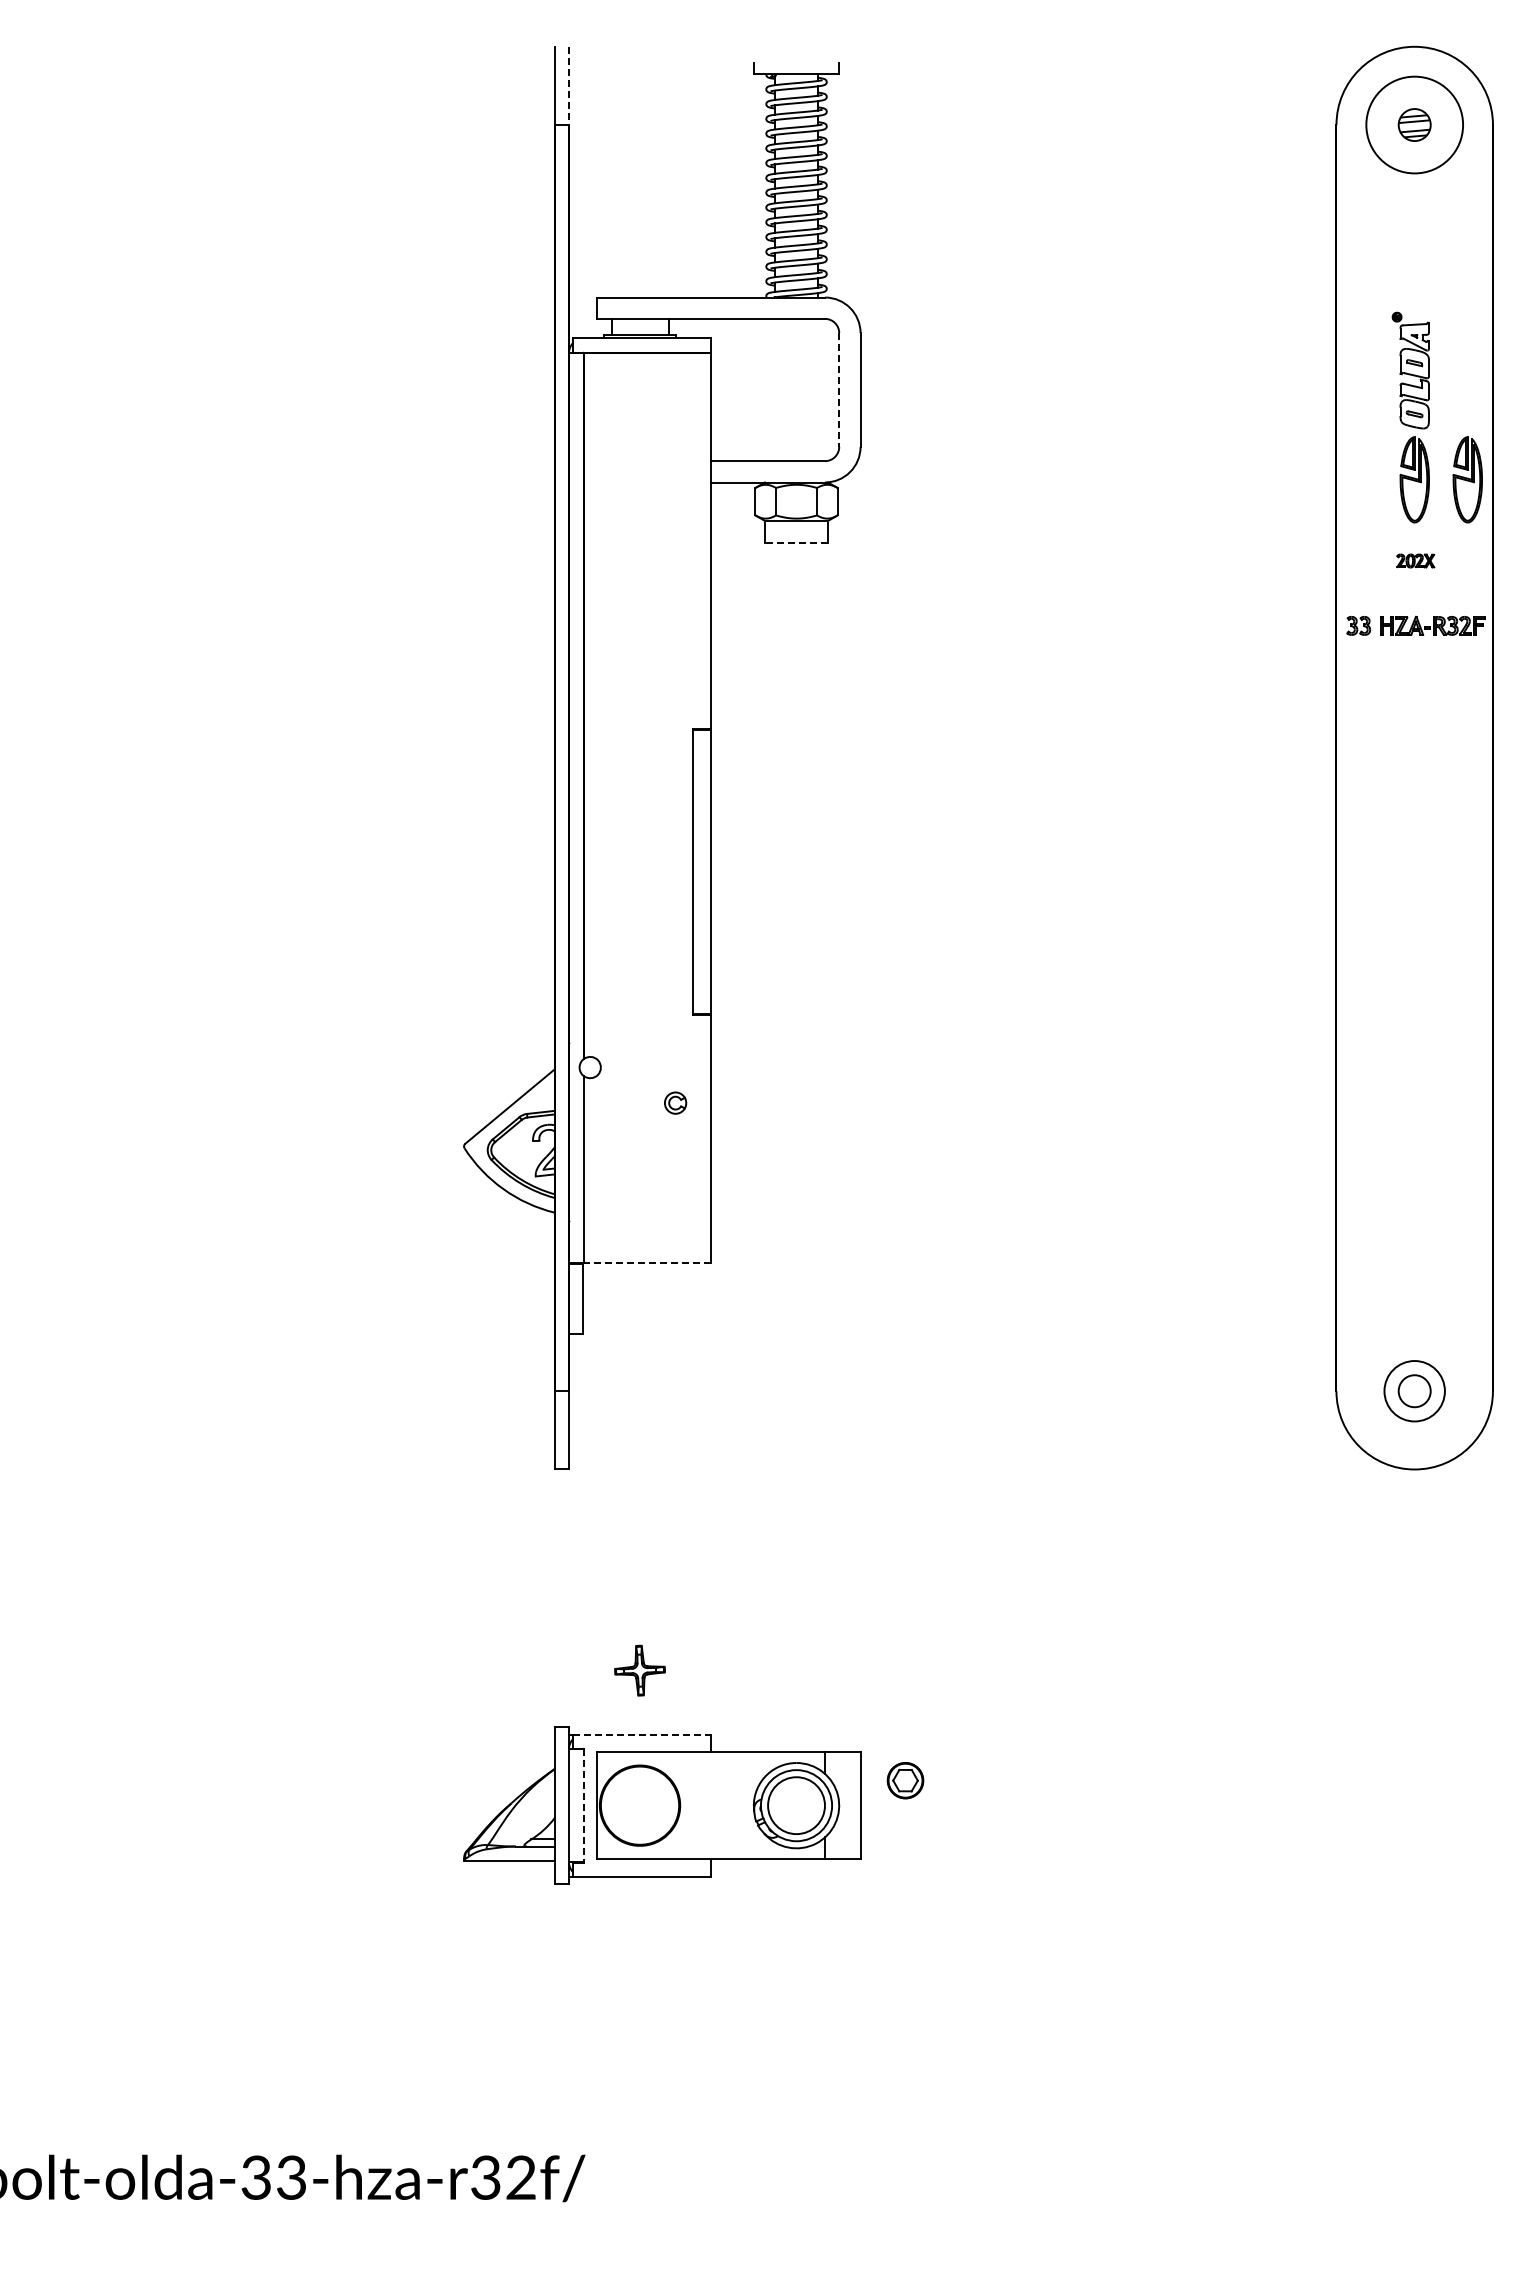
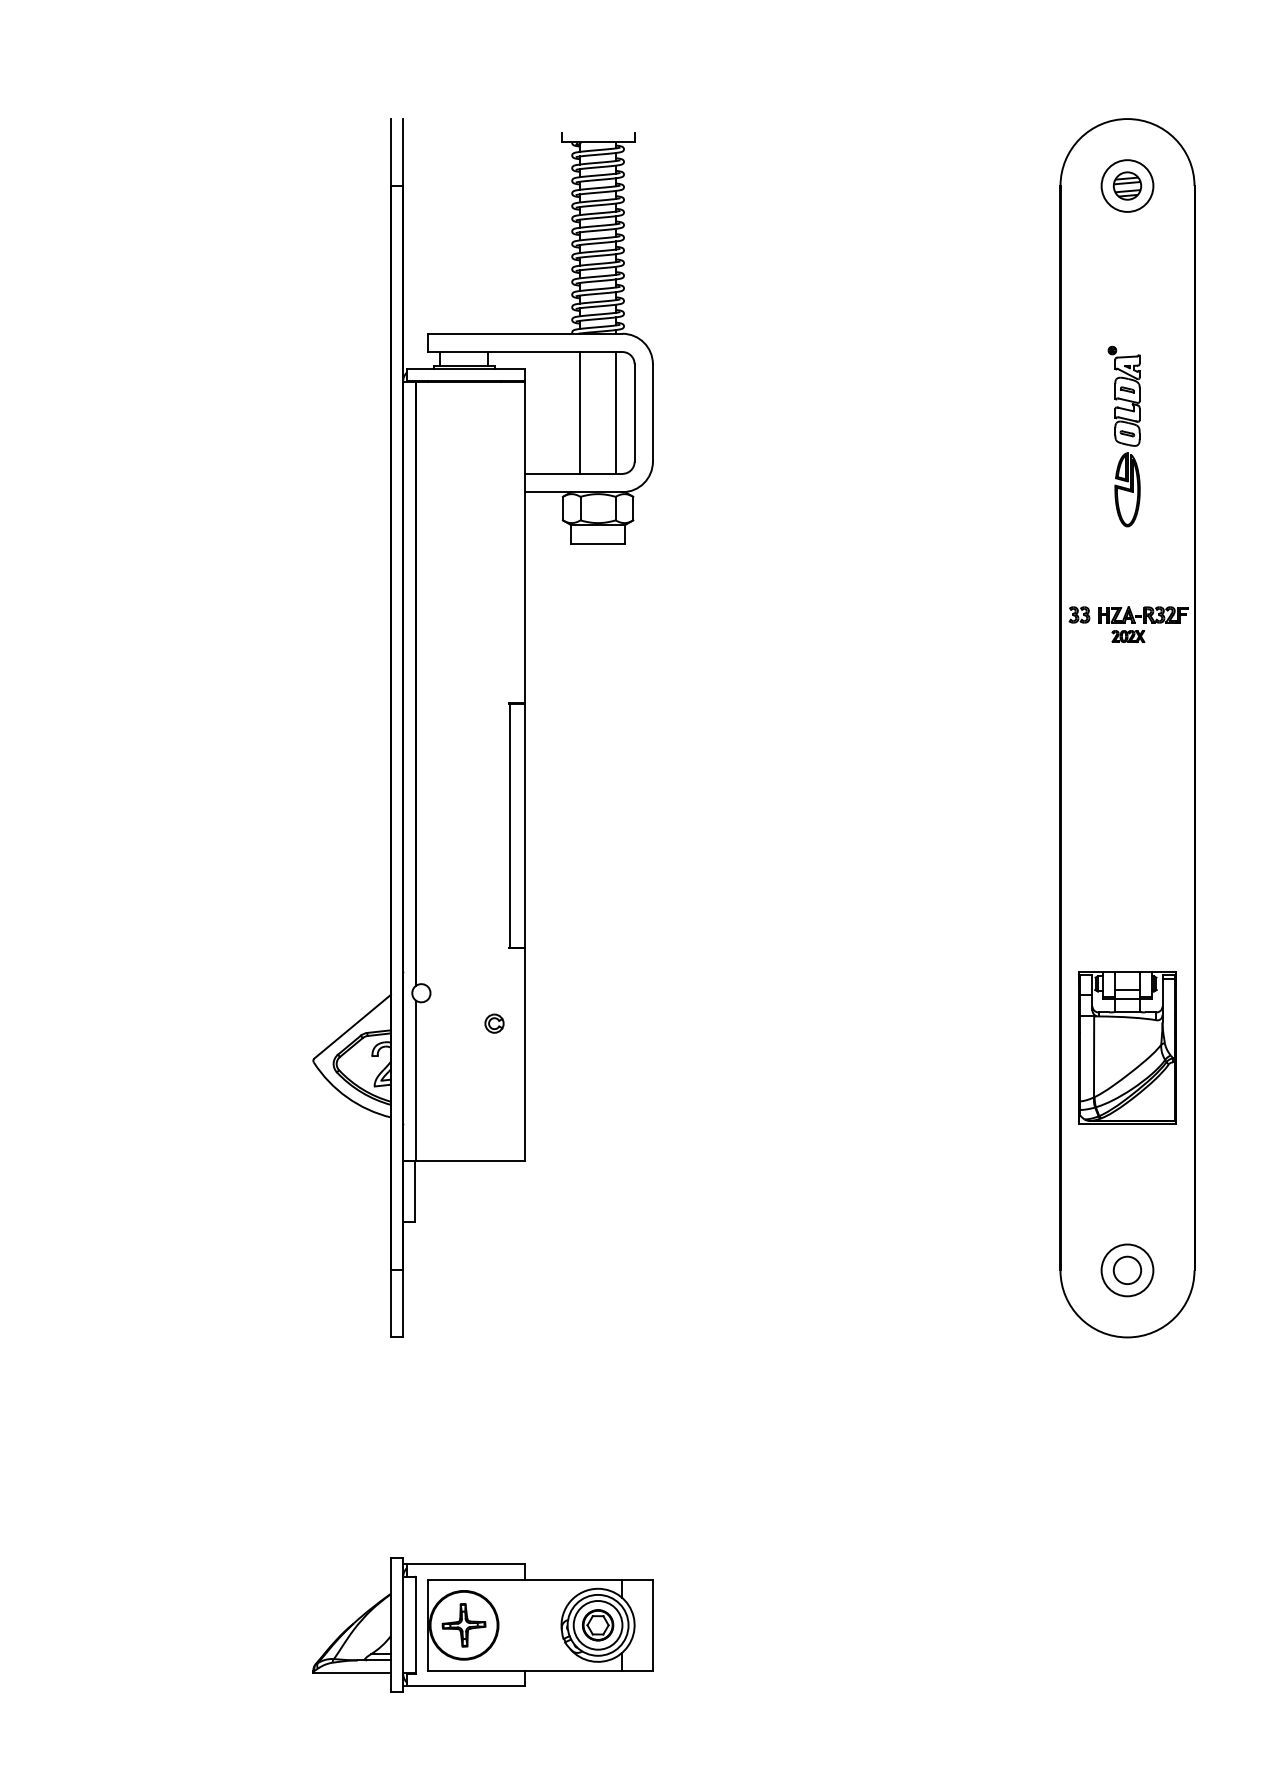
line: (568, 86) -> (402, 153), dashed -> solid
circle: (1414, 124) -> (1127, 185), size x0.62
line: (775, 389) -> (580, 412), added
line: (817, 389) -> (616, 412), added
line: (839, 390) -> (634, 413), dashed -> solid
part: (1467, 479) -> (1172, 489), removed
line: (796, 542) -> (598, 543), dashed -> solid
part: (1415, 560) -> (1128, 636), moved
part: (1414, 1131) -> (1127, 1047), added
line: (647, 1263) -> (470, 1161), dashed -> solid
part: (639, 1670) -> (463, 1625), moved
line: (642, 1734) -> (466, 1564), dashed -> solid
part: (905, 1780) -> (598, 1625), moved
line: (583, 1806) -> (415, 1626), dashed -> solid

